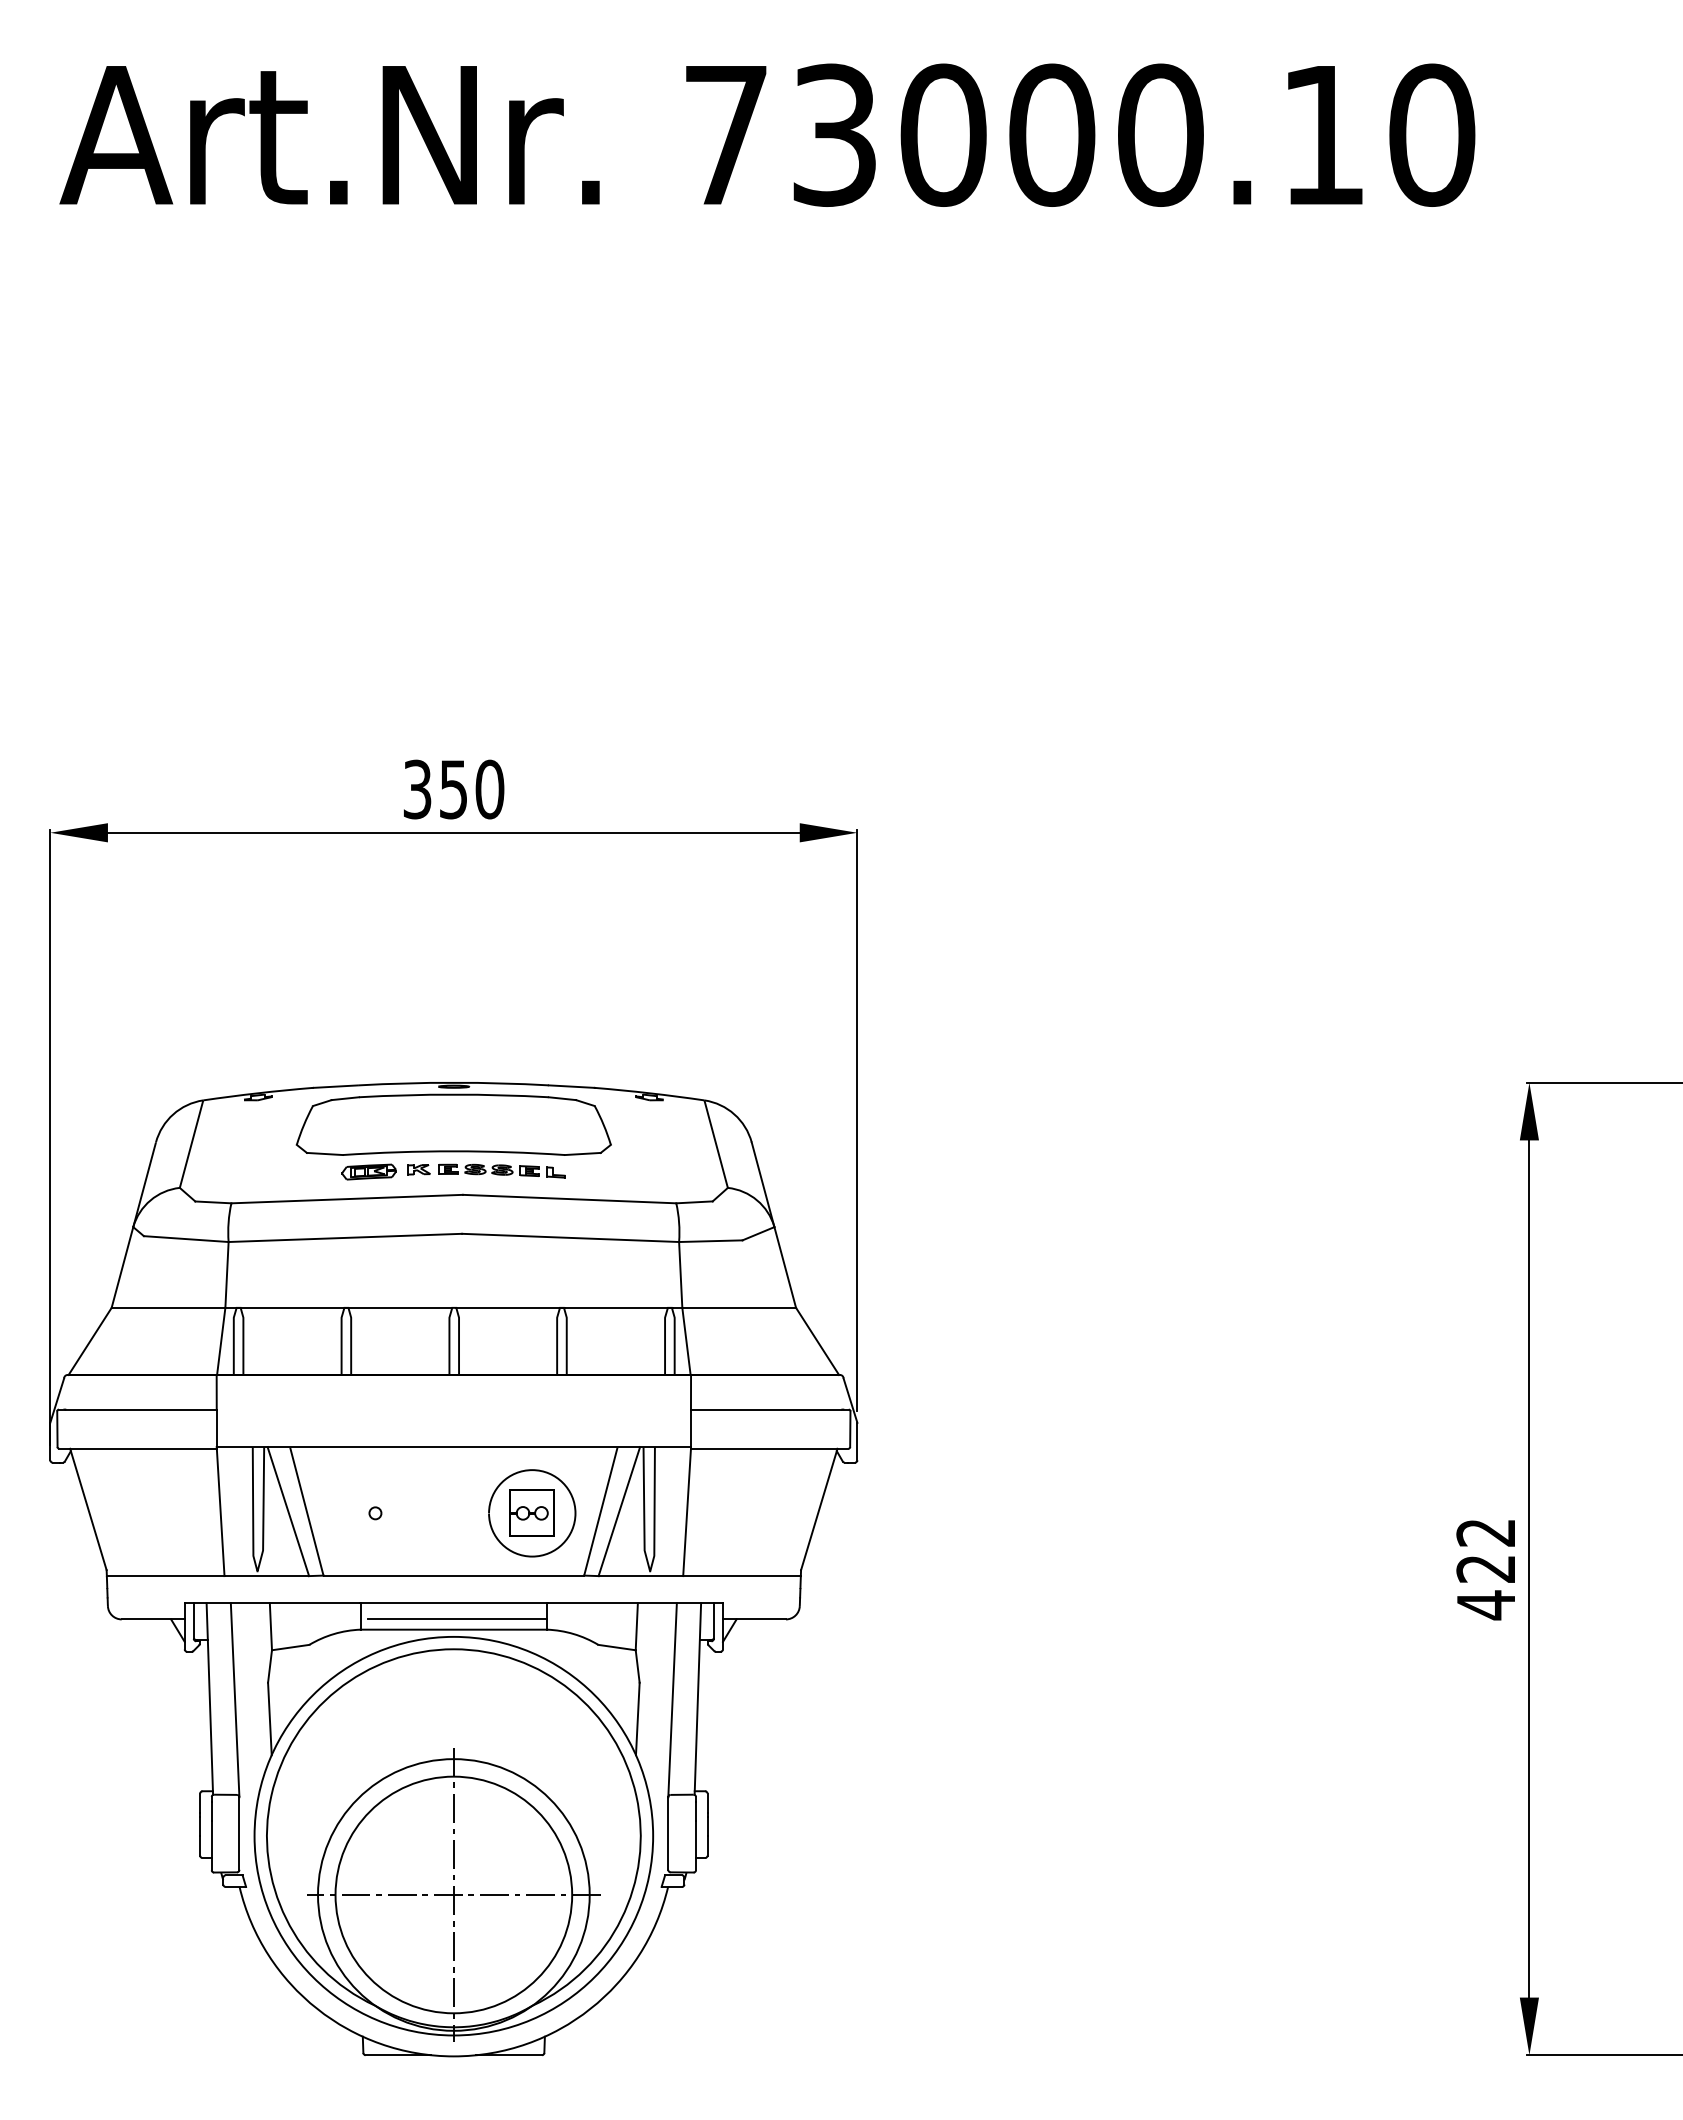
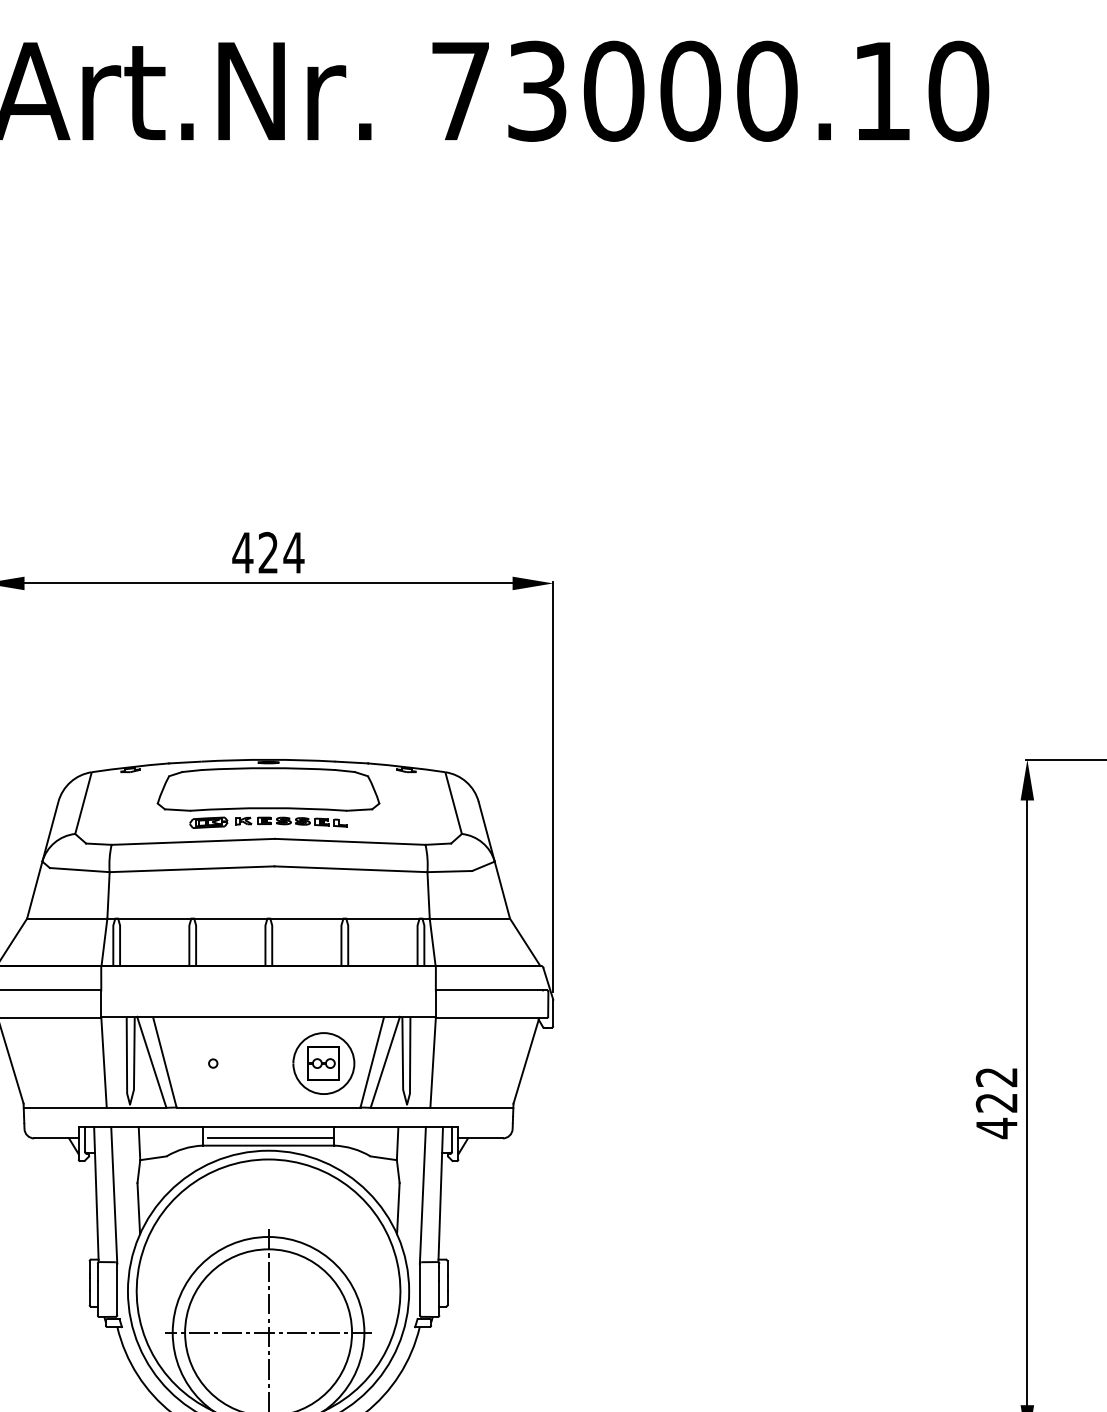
text: (453, 789) -> (268, 552), 350 -> 424

